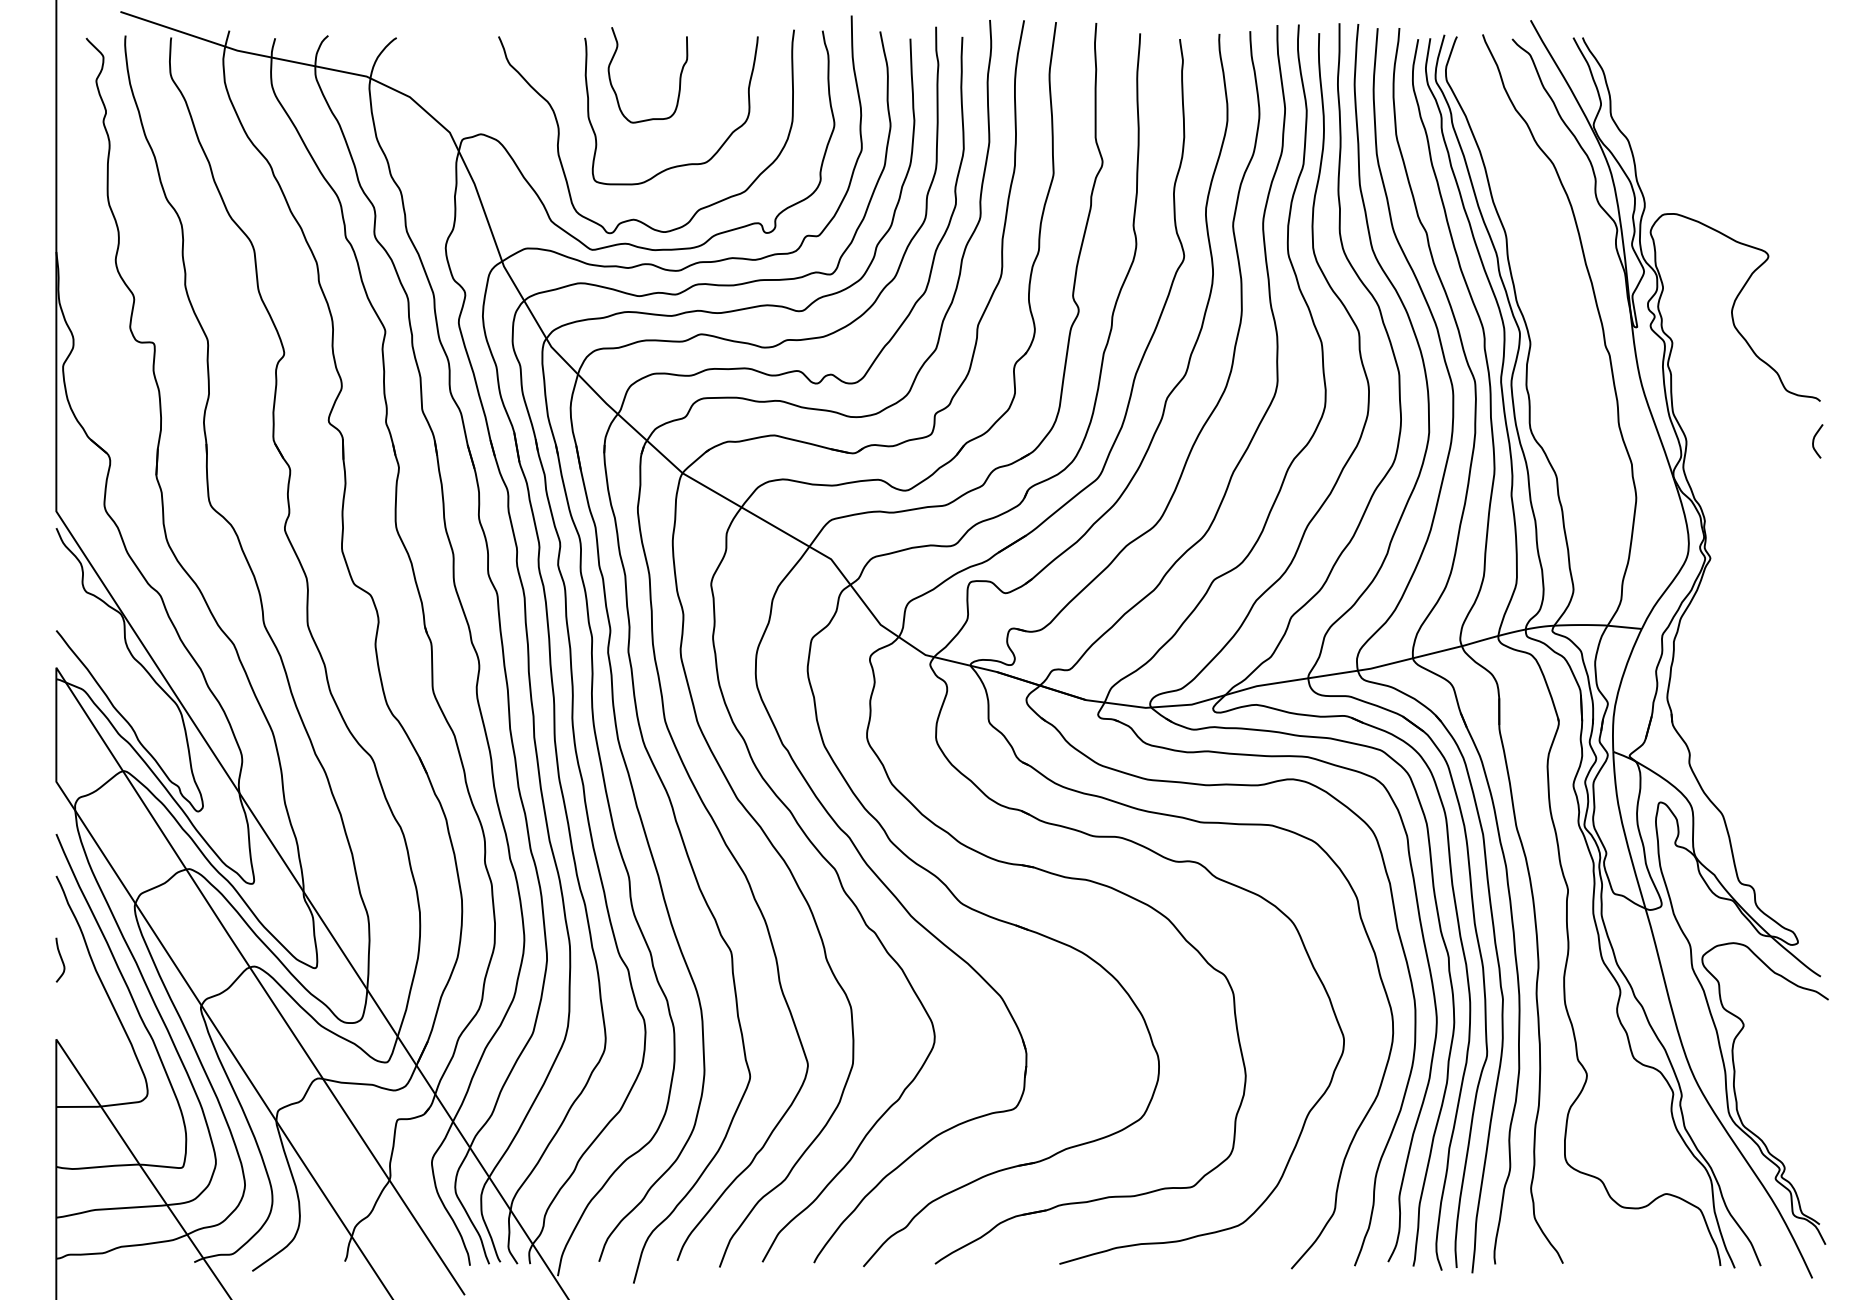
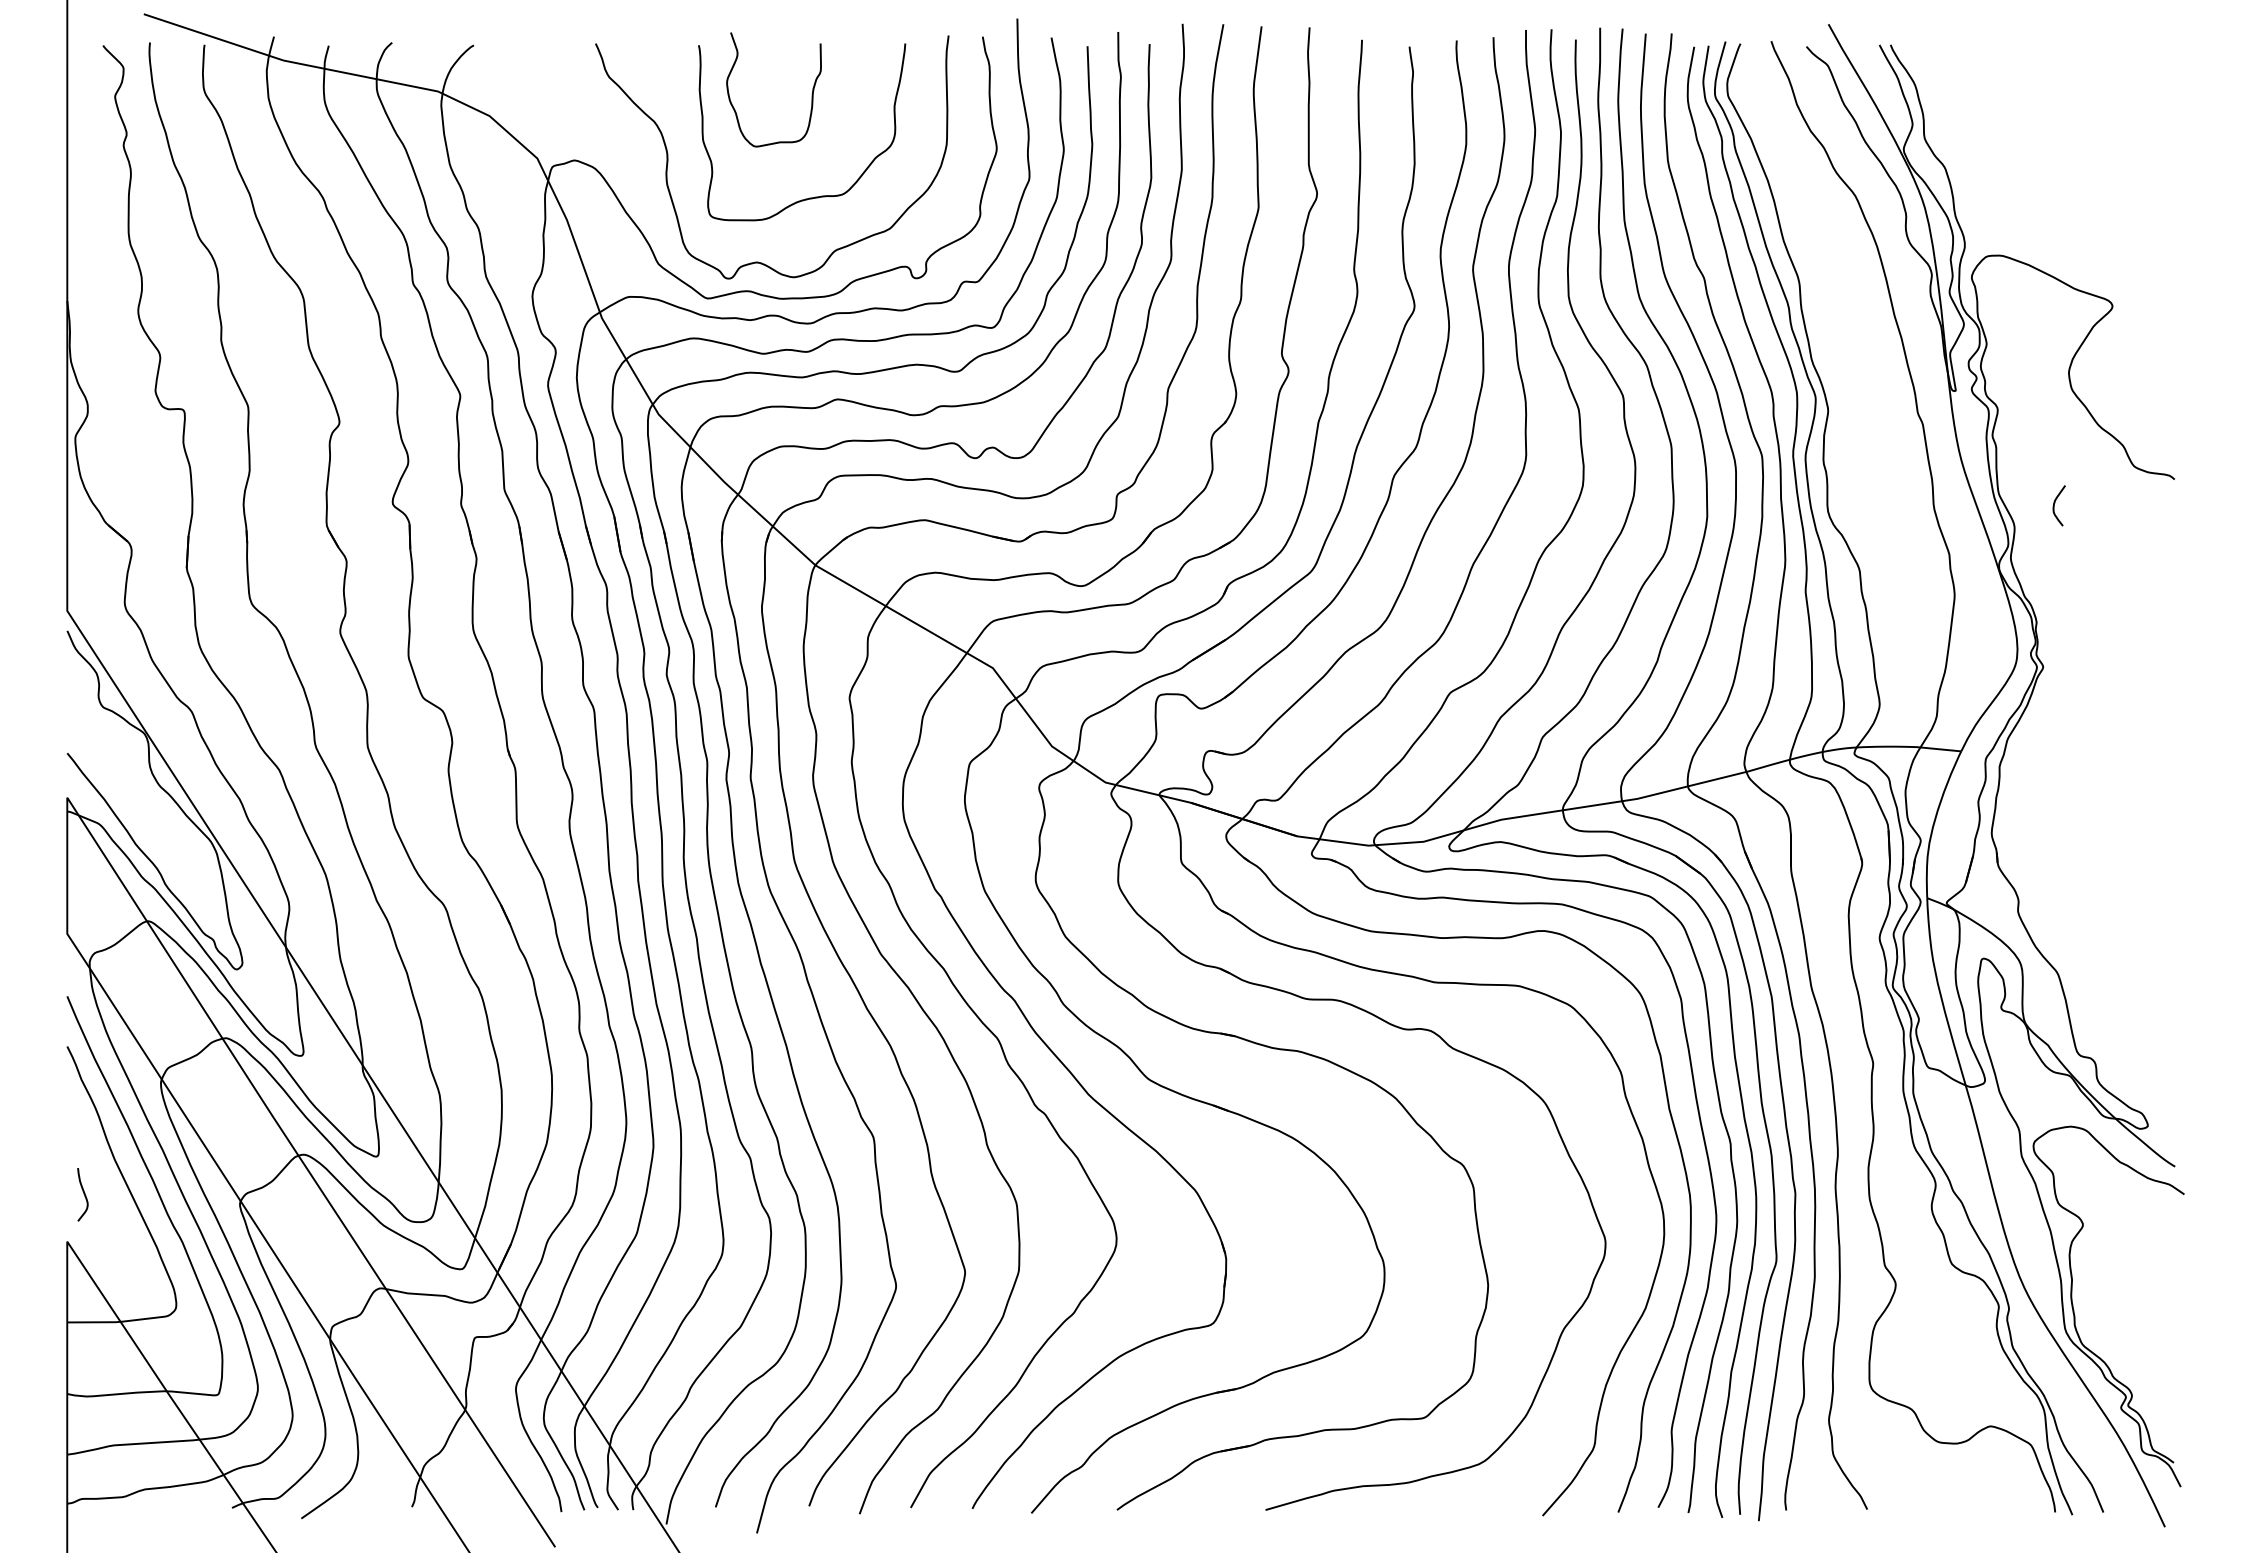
curve: (1814, 441) -> (2055, 505), moved
curve: (60, 959) -> (82, 1194), moved

